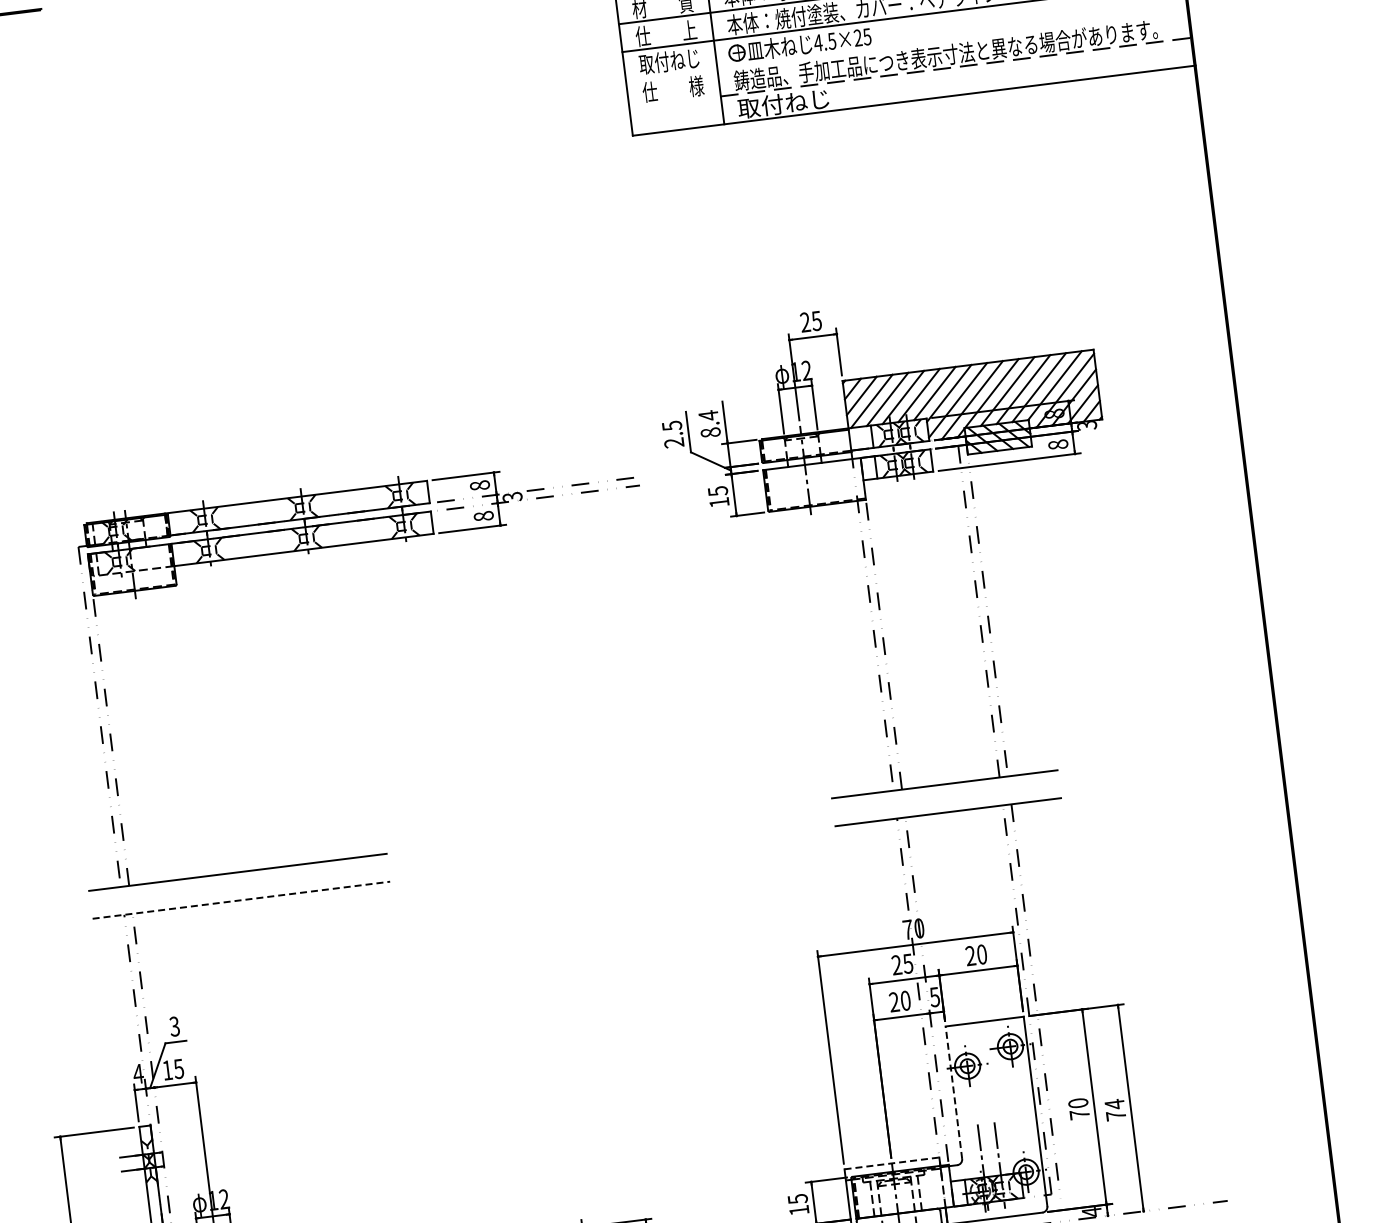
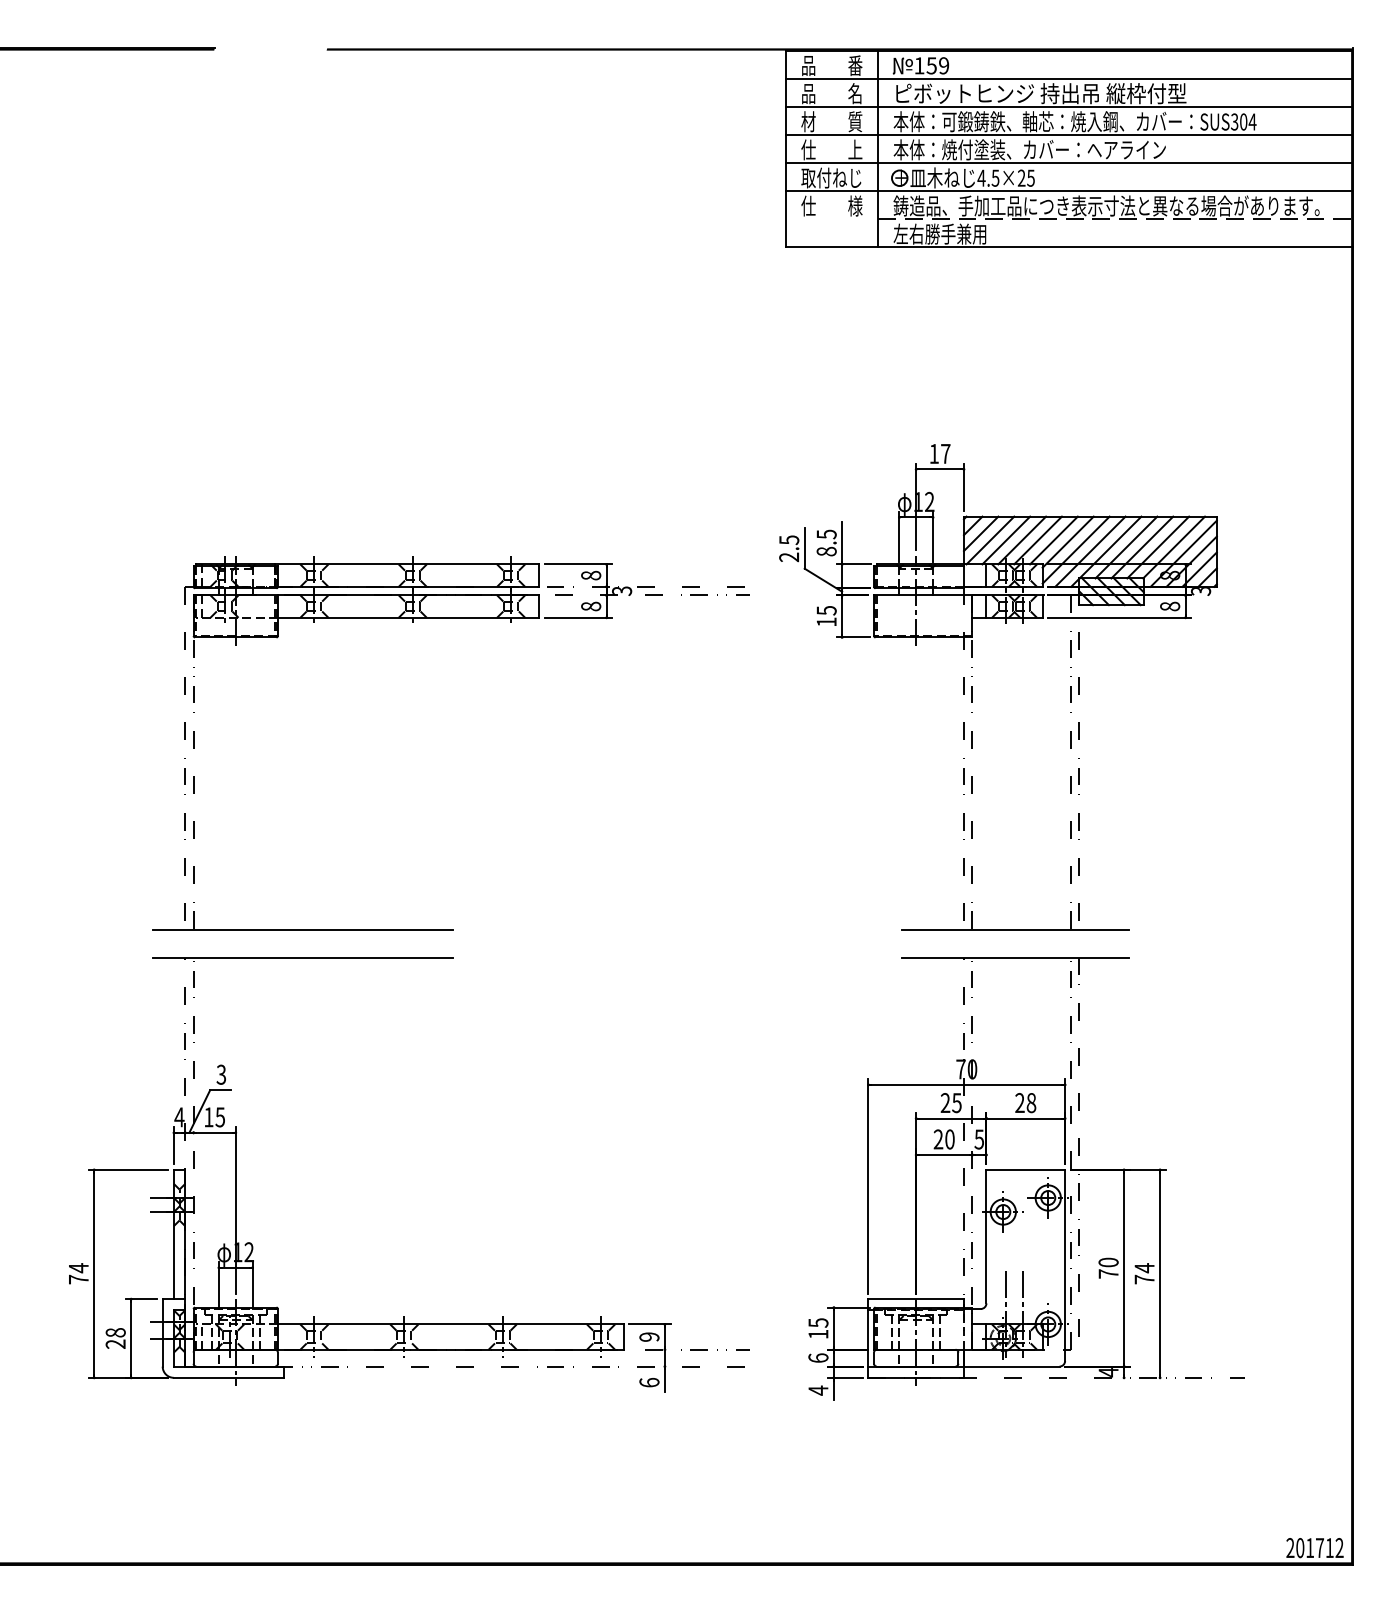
line: (906, 45) -> (1068, 191), added
text: (783, 103) -> (939, 233), 取付ねじ -> 左右勝手兼用
text: (810, 321) -> (939, 453), 25 -> 17
text: (708, 415) -> (826, 534), 8.4 -> 8.5
line: (241, 900) -> (303, 957), dashed -> solid
text: (982, 954) -> (1031, 1102), 20 -> 28
line: (953, 1092) -> (986, 1236), dashed -> solid
line: (892, 1163) -> (916, 1299), dashed -> solid

